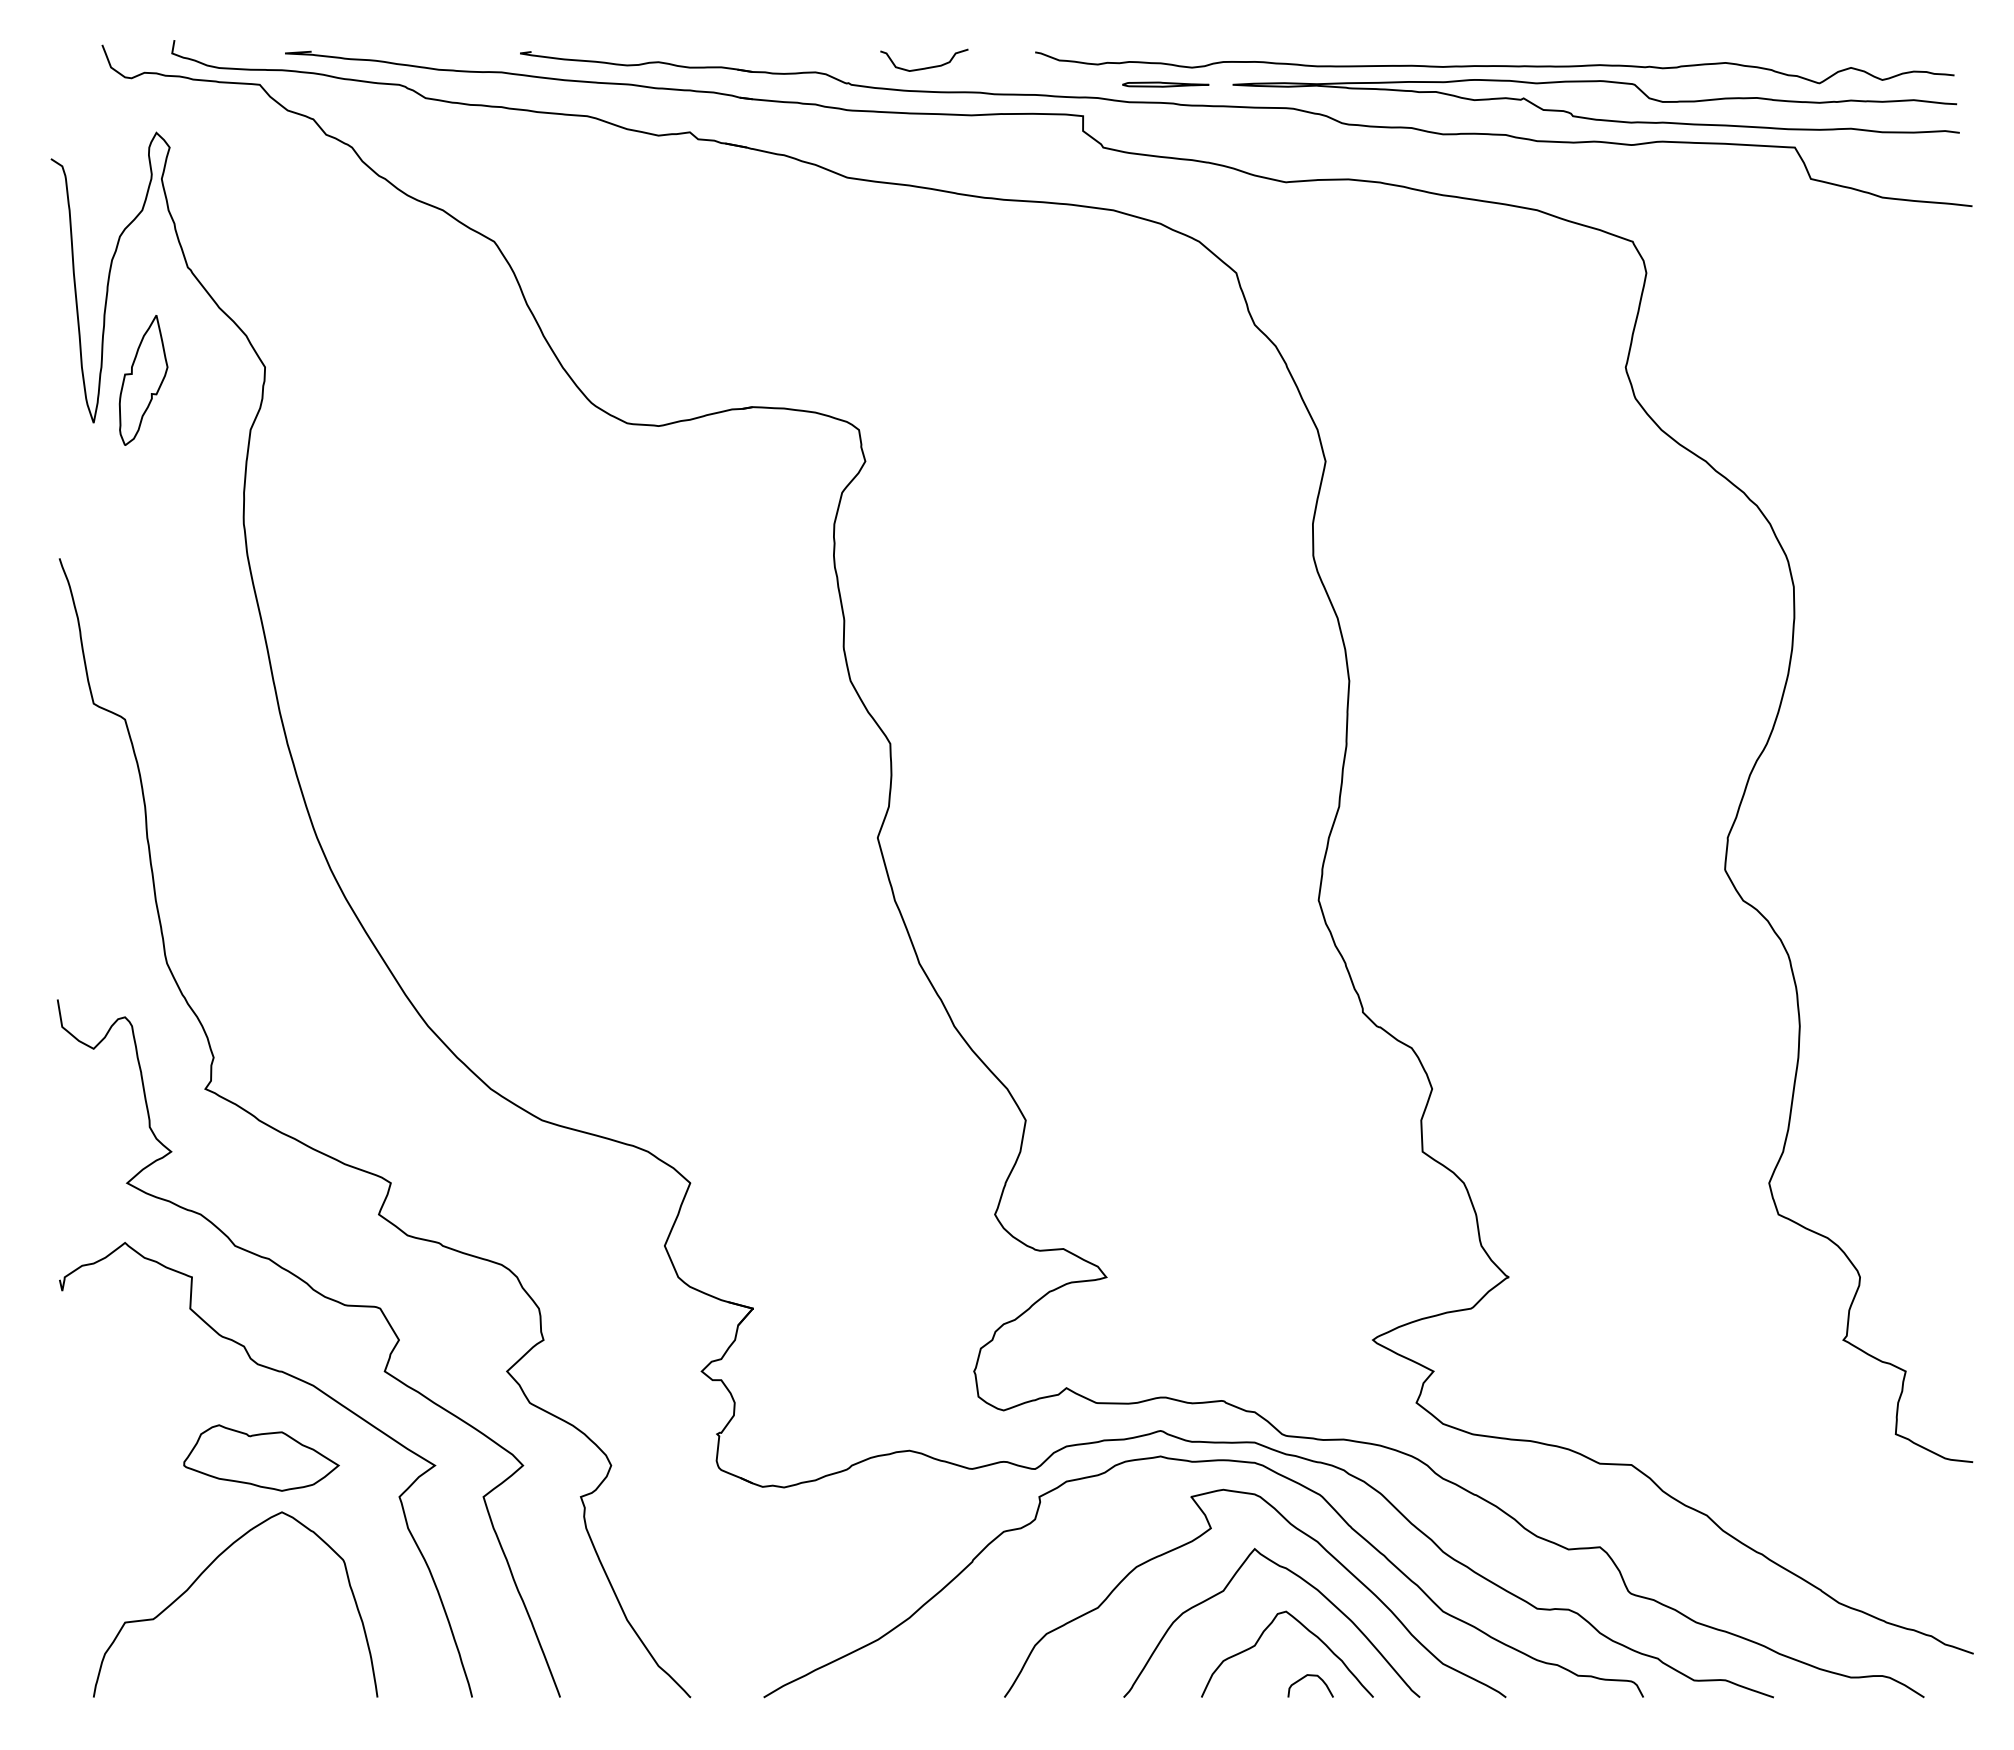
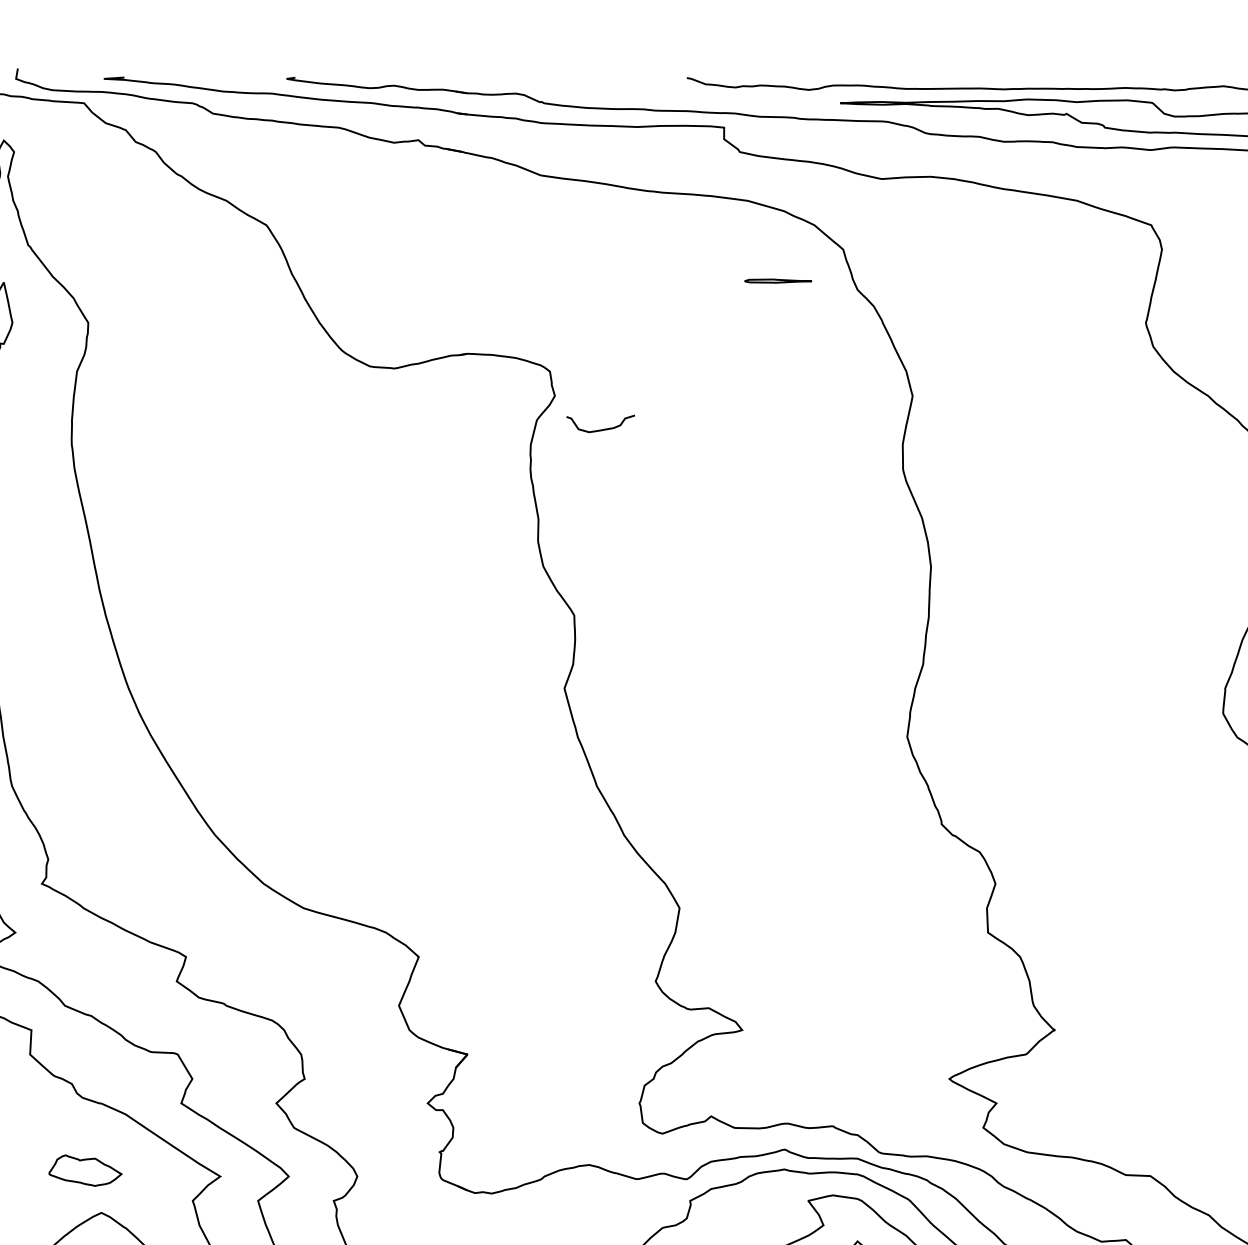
curve: (924, 67) -> (600, 429), moved
part: (1165, 84) -> (778, 281), moved
part: (261, 1457) -> (85, 1170), size x0.6

